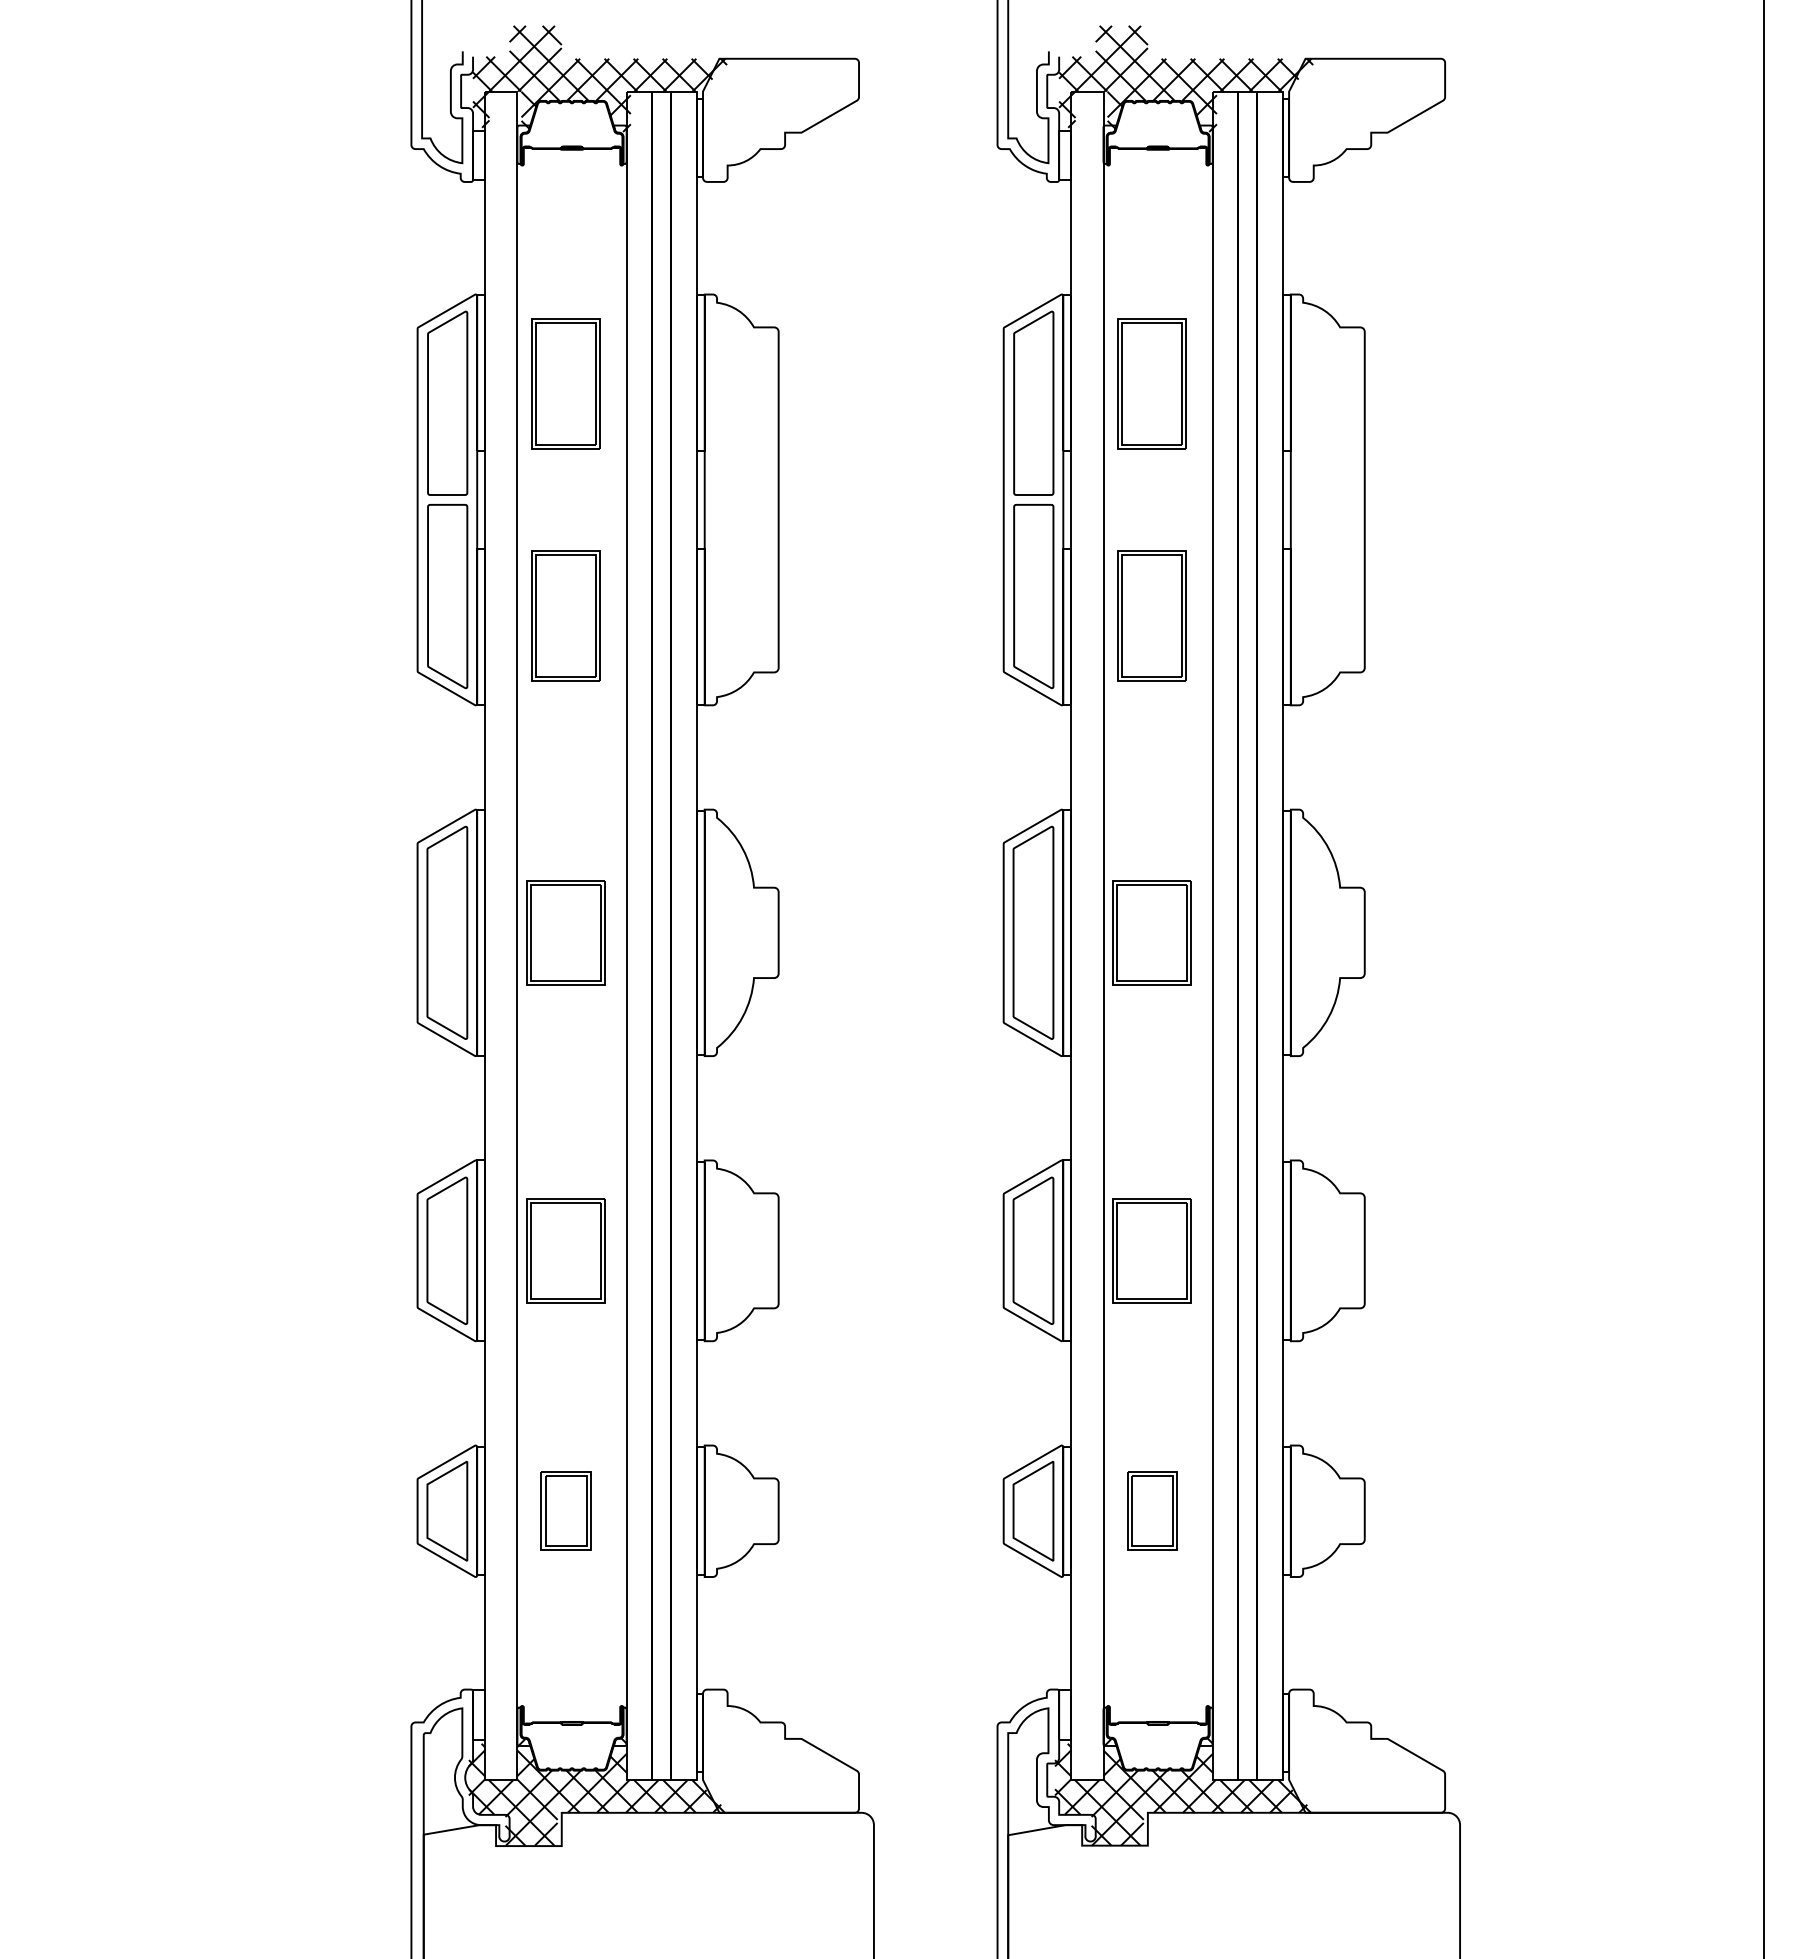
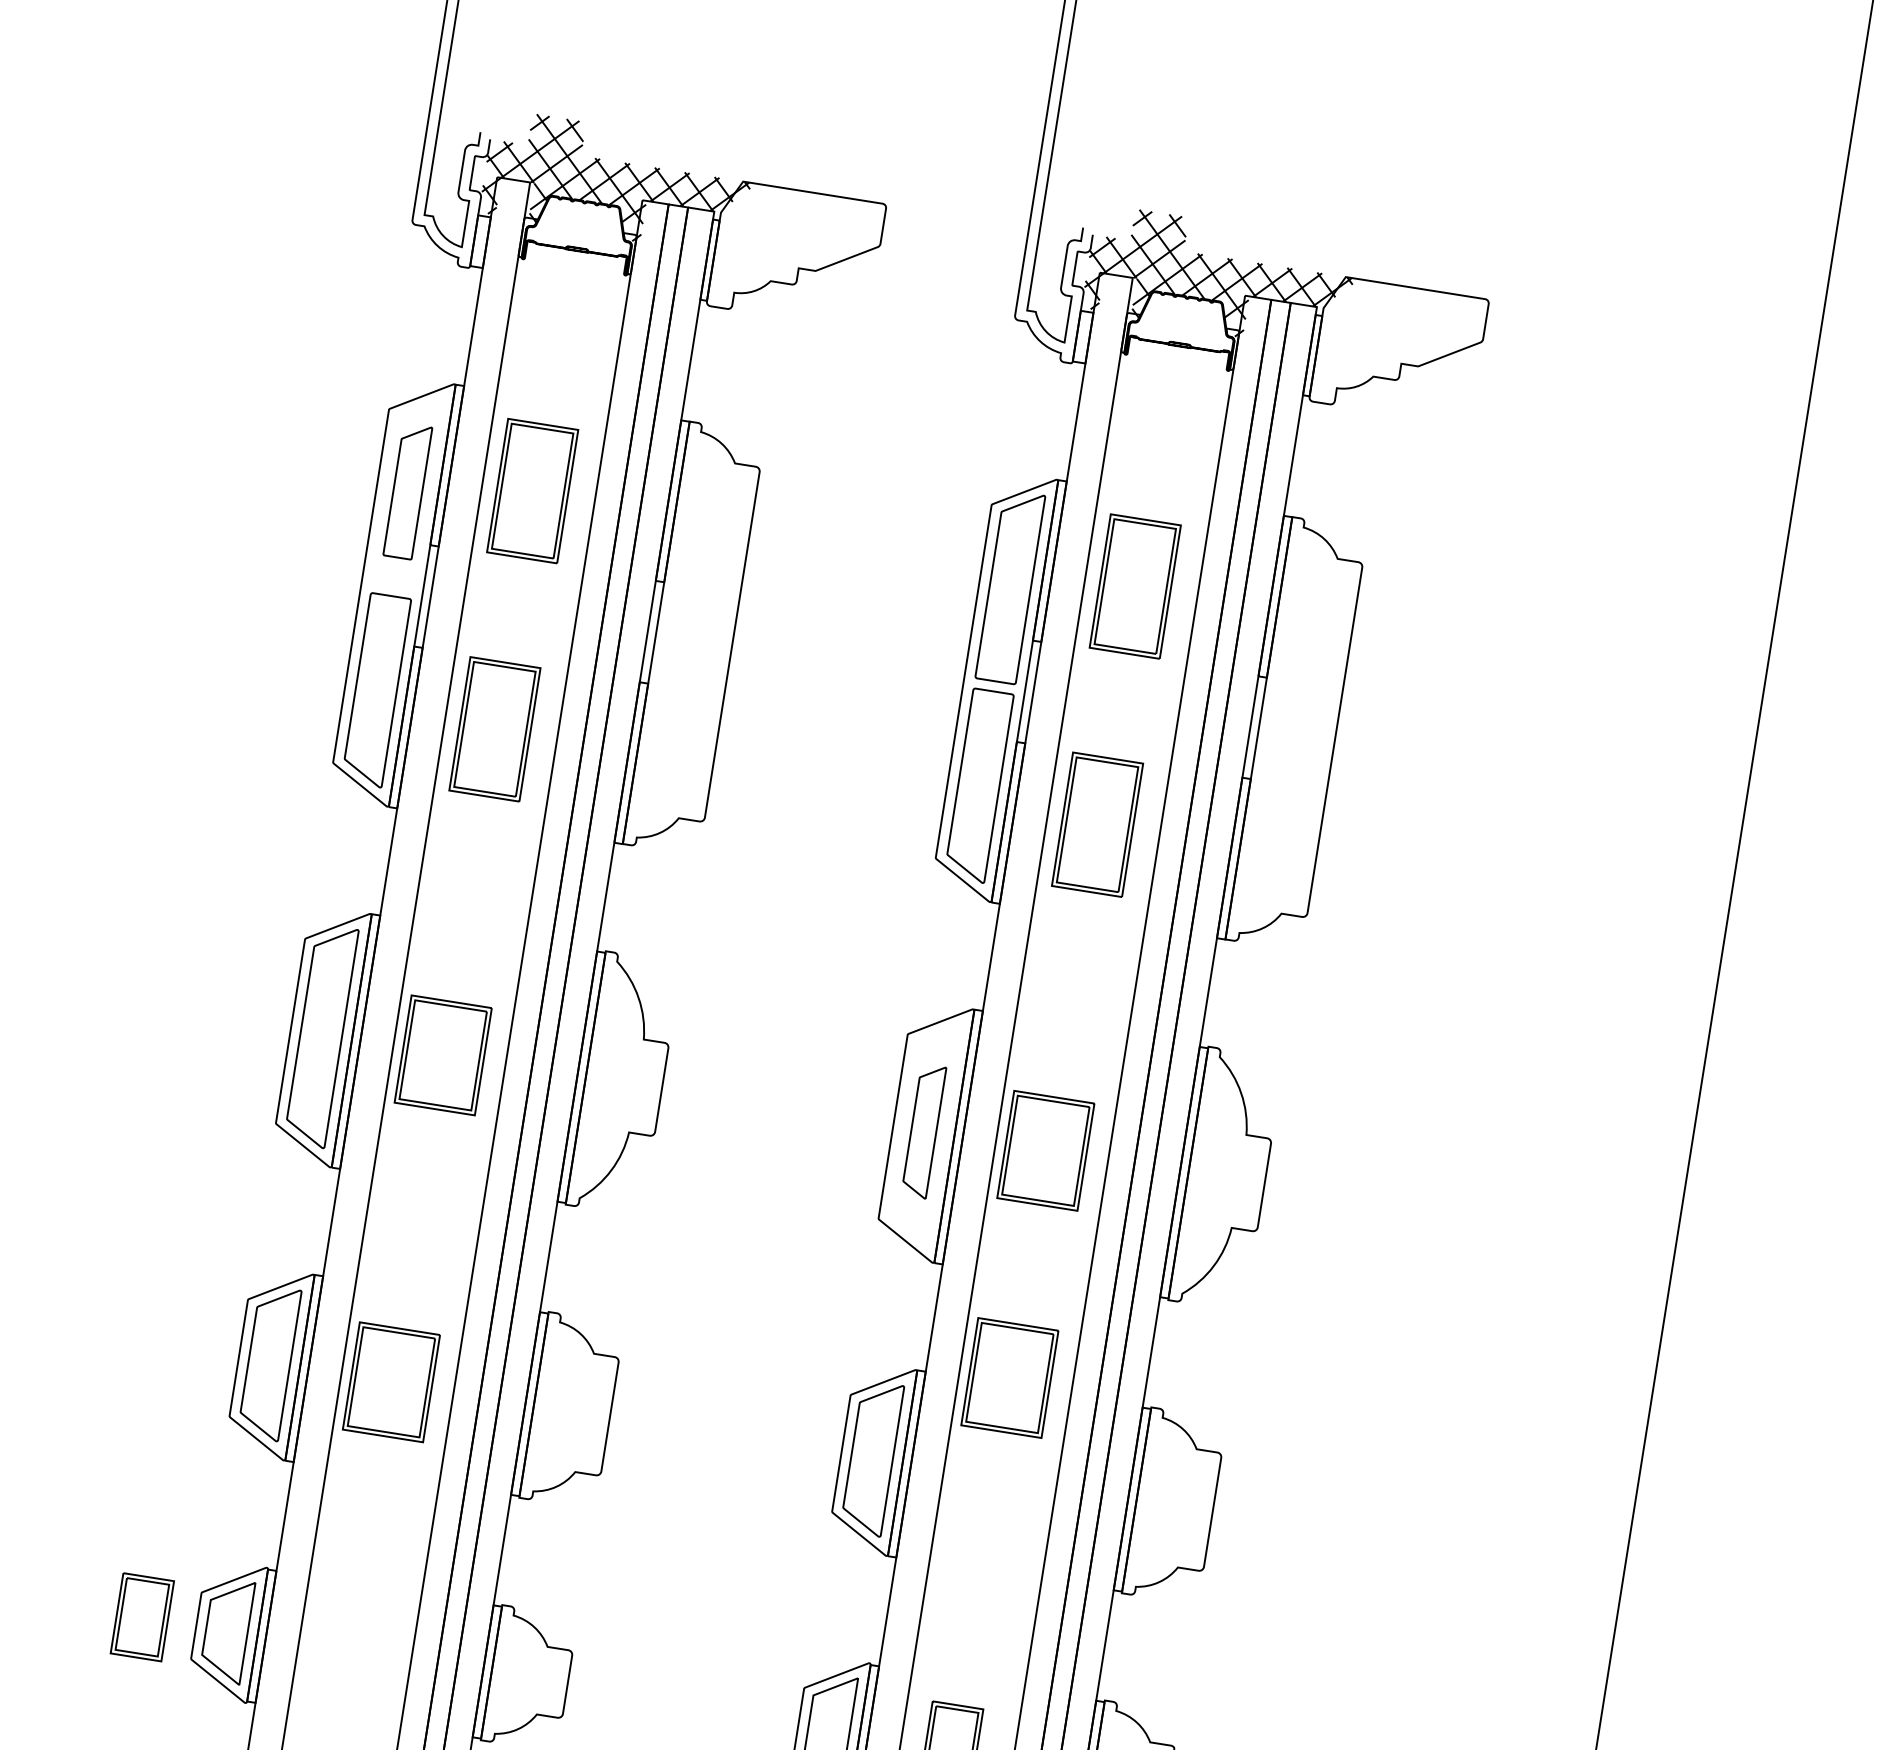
part: (447, 402) -> (407, 490), size x0.7
part: (1033, 932) -> (923, 1131), size x0.6
part: (1151, 1250) -> (1009, 1377), moved
part: (565, 1510) -> (141, 1616), moved

